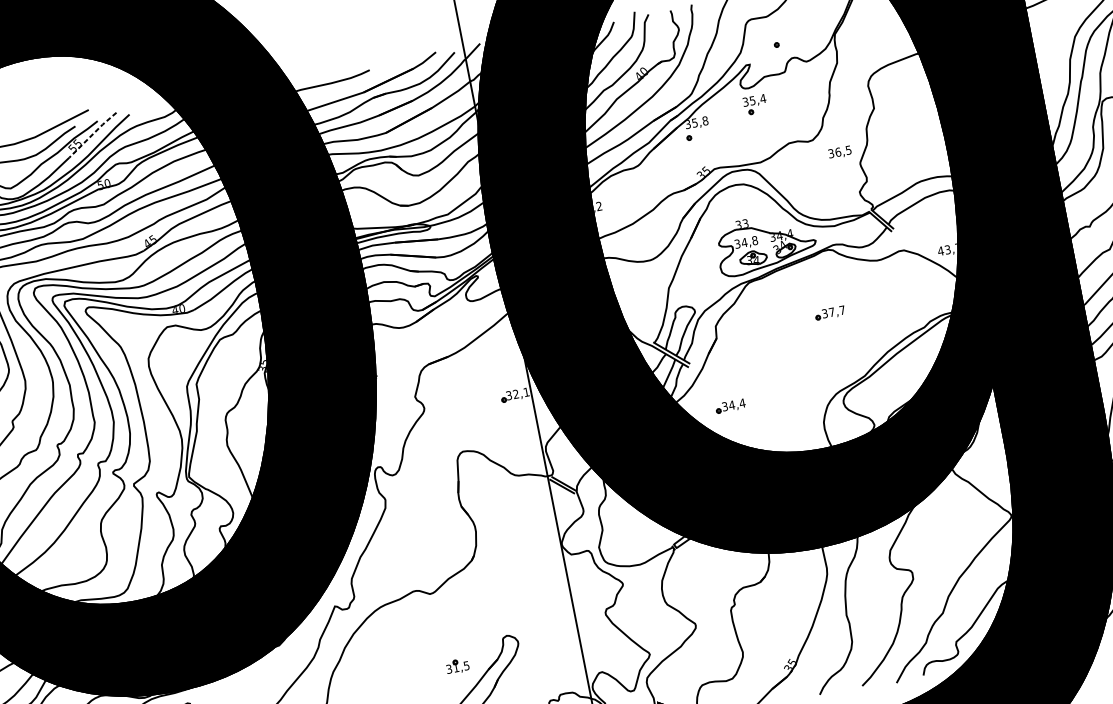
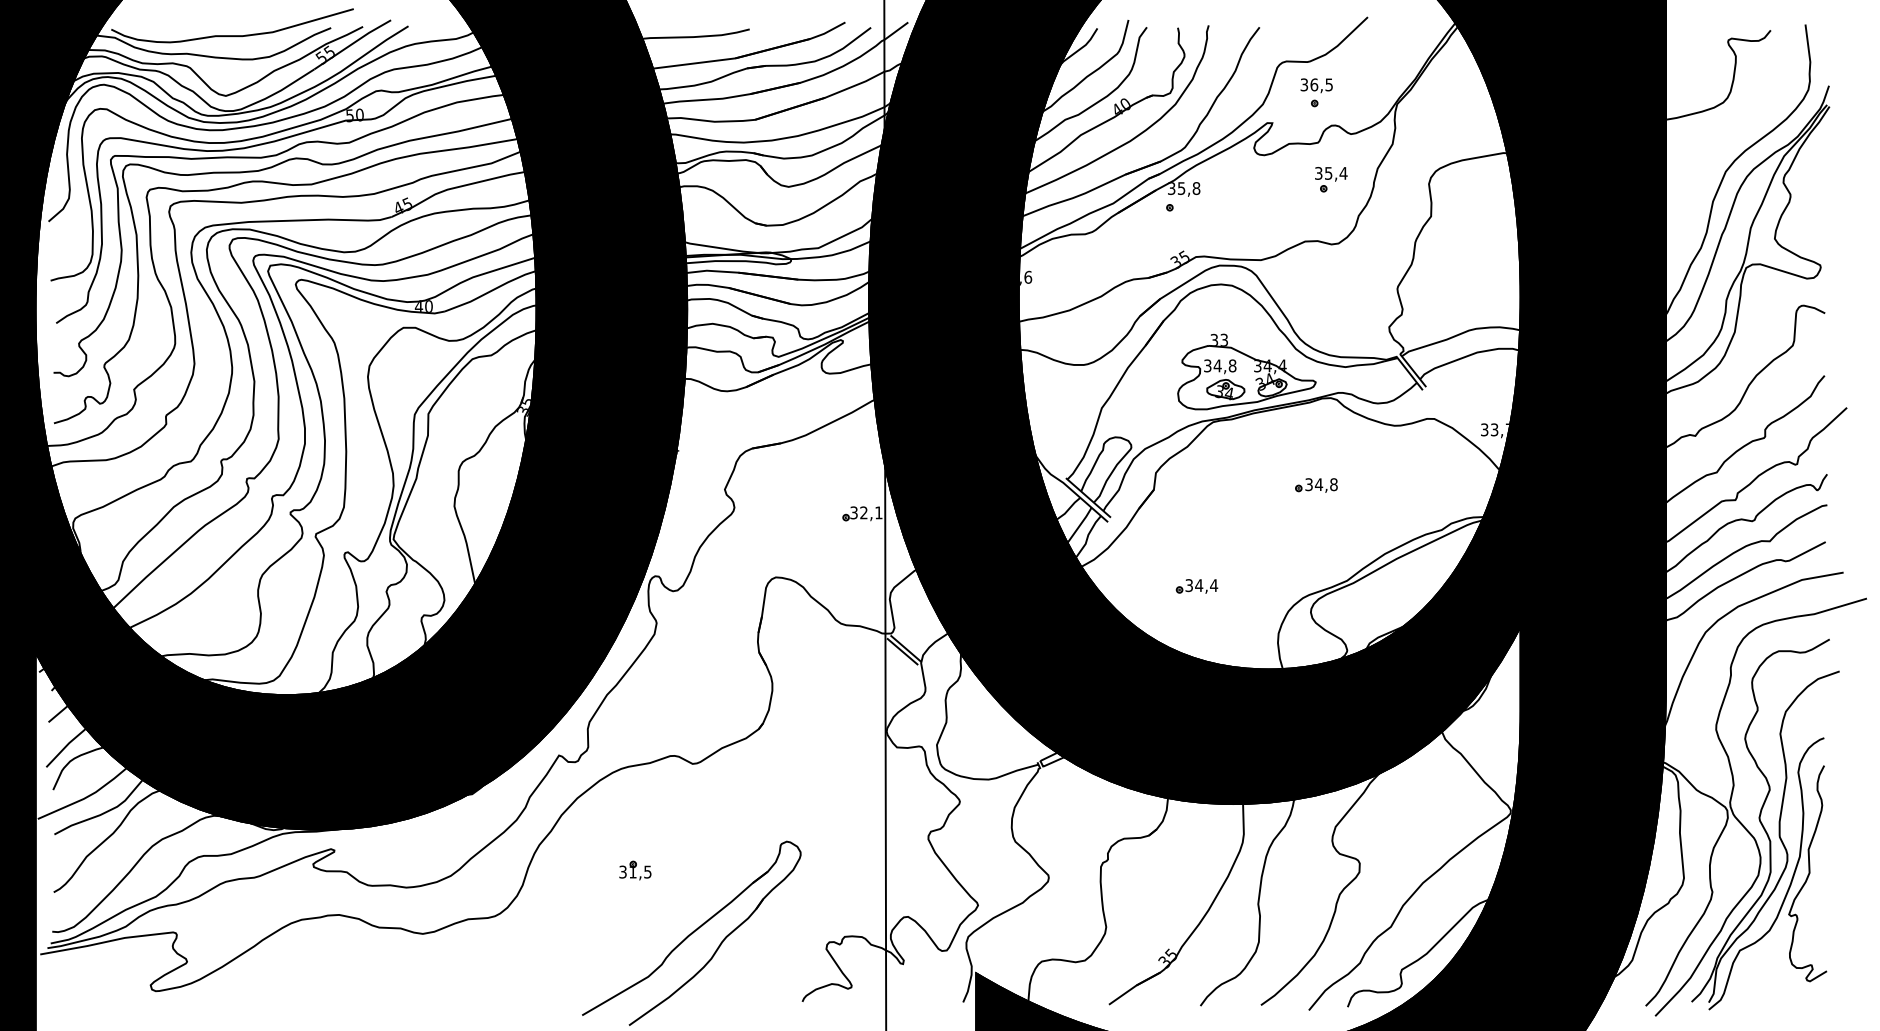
part: (755, 104) -> (1331, 179), moved
line: (92, 134) -> (352, 43), dashed -> solid
text: (839, 152) -> (1316, 85), moved
text: (599, 205) -> (1028, 276), 35,2 -> 35,6
text: (940, 250) -> (1484, 429), 43,7 -> 33,7
text: (836, 311) -> (1325, 484), 37,7 -> 34,8
part: (730, 406) -> (1196, 586), moved
part: (457, 666) -> (635, 870), moved

